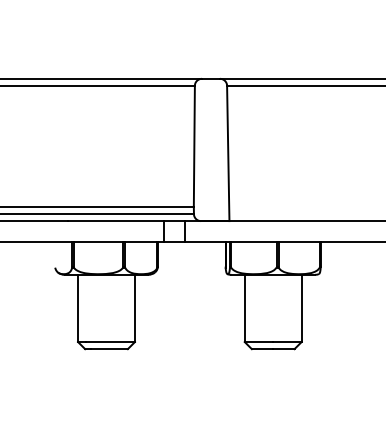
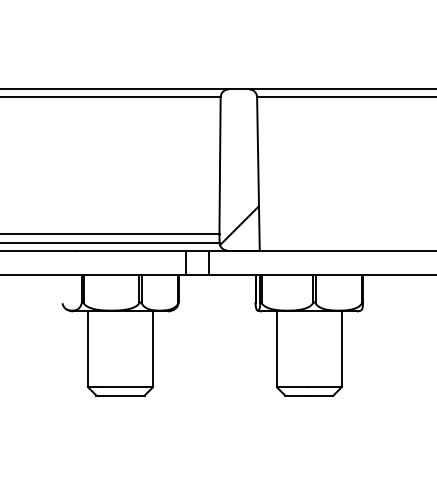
hatch: (211, 198) -> (239, 225), added

